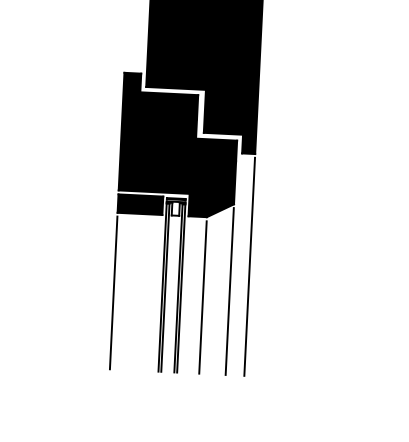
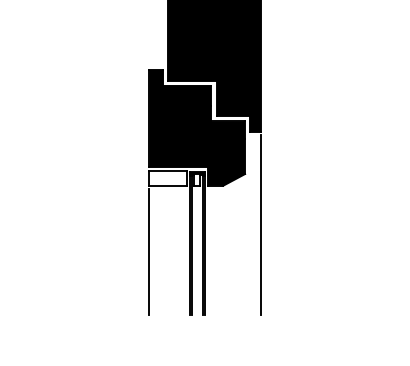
fill: (139, 203) -> (167, 177), removed
line: (230, 290) -> (245, 245), removed
line: (203, 296) -> (223, 251), removed

